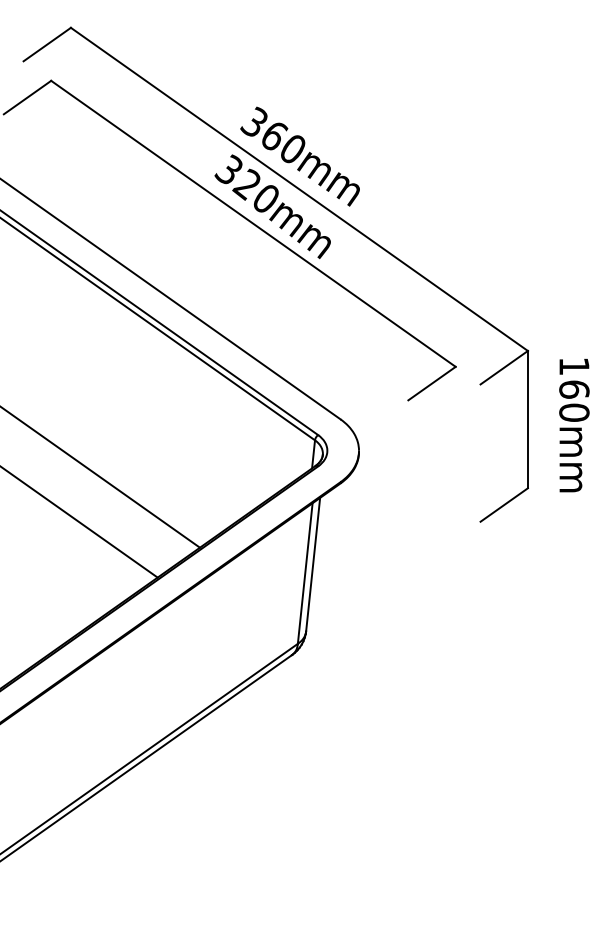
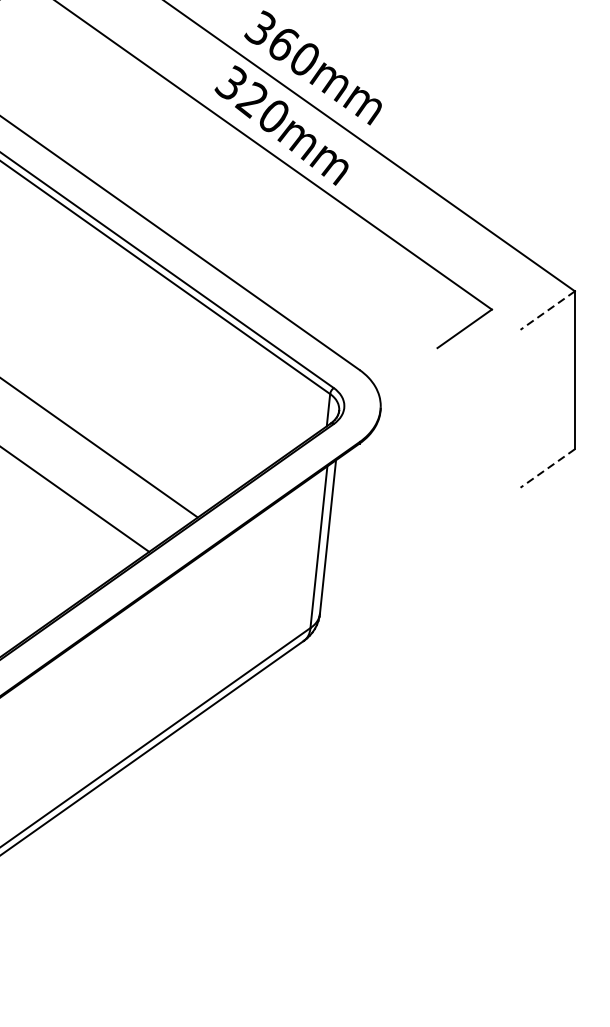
line: (504, 367) -> (548, 310), solid -> dashed
line: (504, 505) -> (548, 468), solid -> dashed

